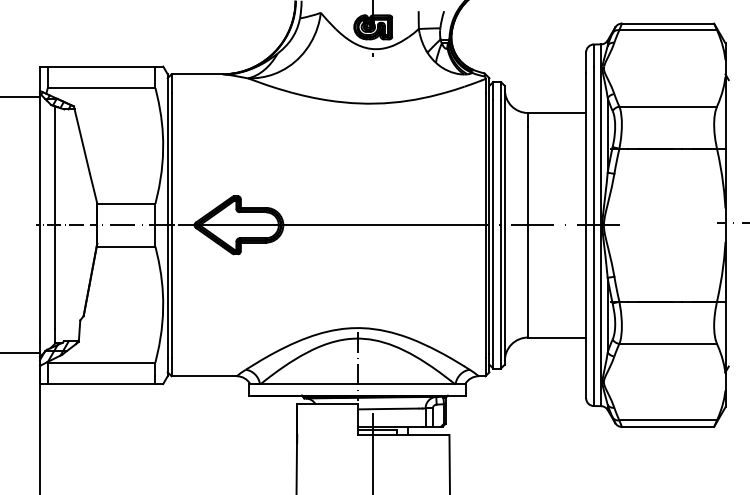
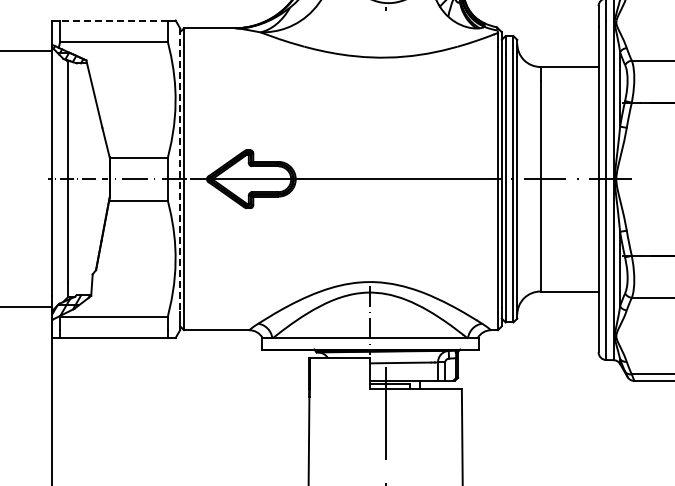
line: (101, 66) -> (113, 20), solid -> dashed
line: (167, 216) -> (179, 170), solid -> dashed

